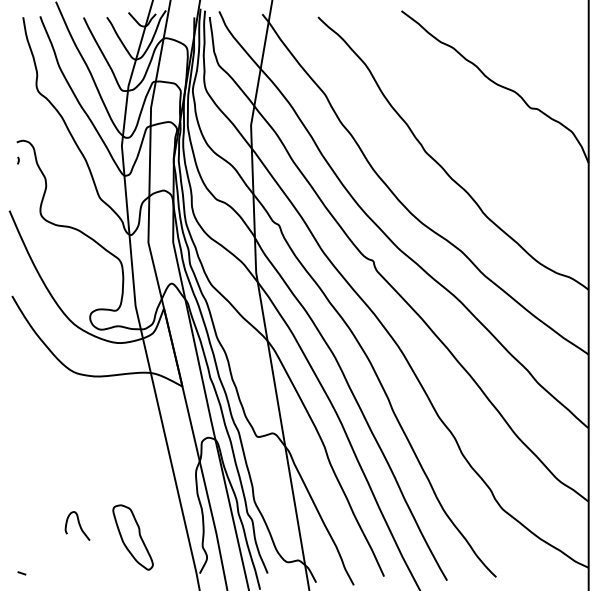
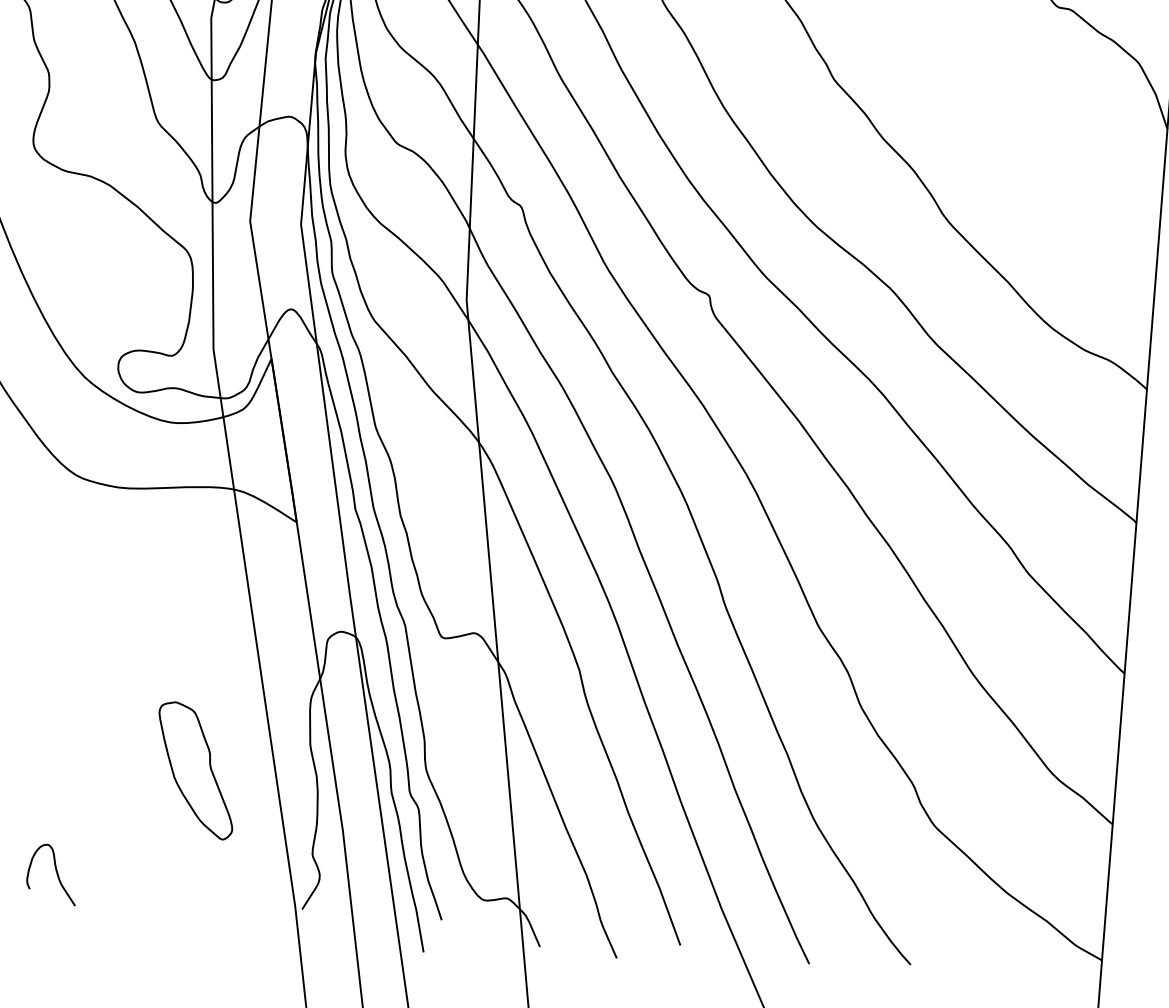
curve: (78, 524) -> (54, 871), moved
part: (132, 537) -> (194, 770), moved

